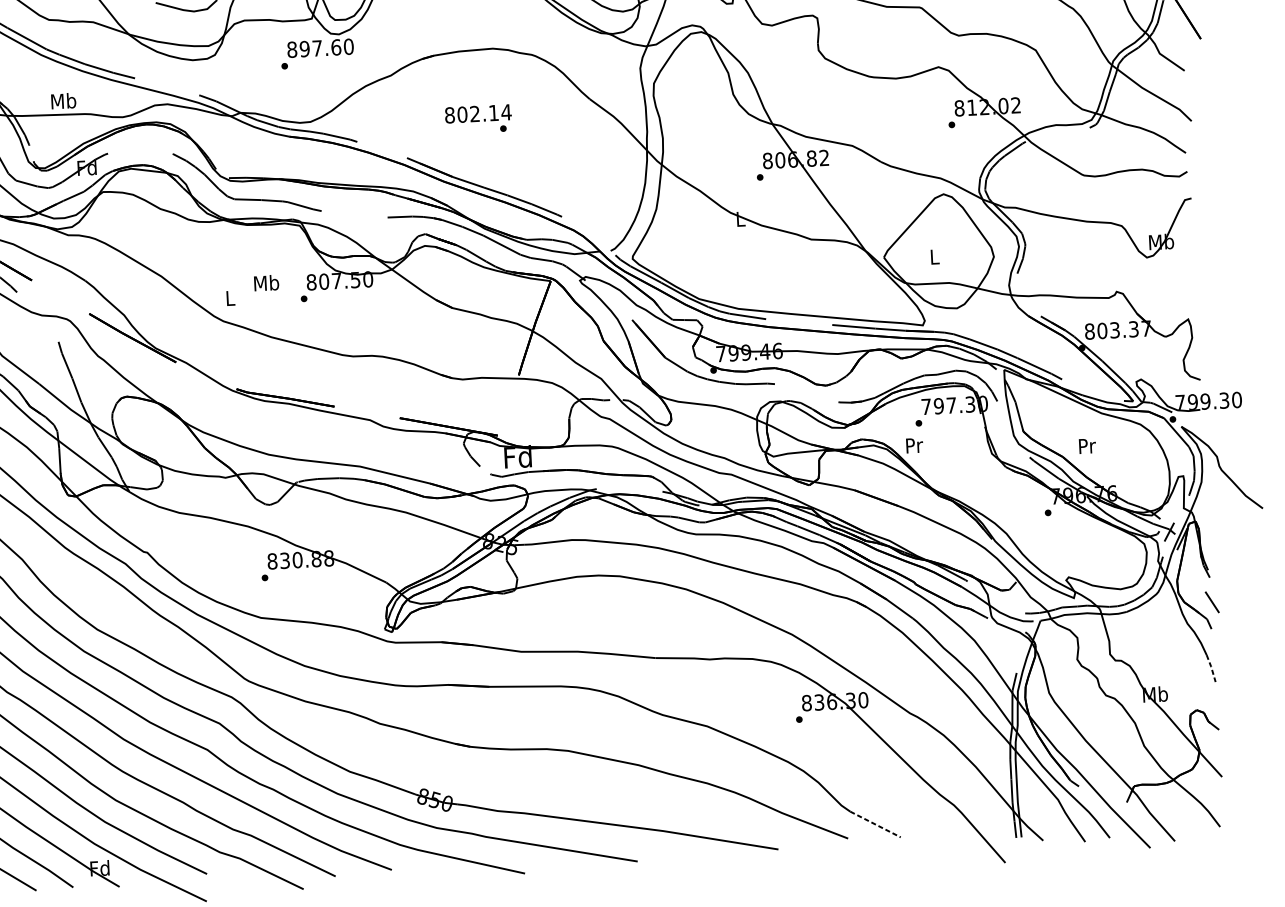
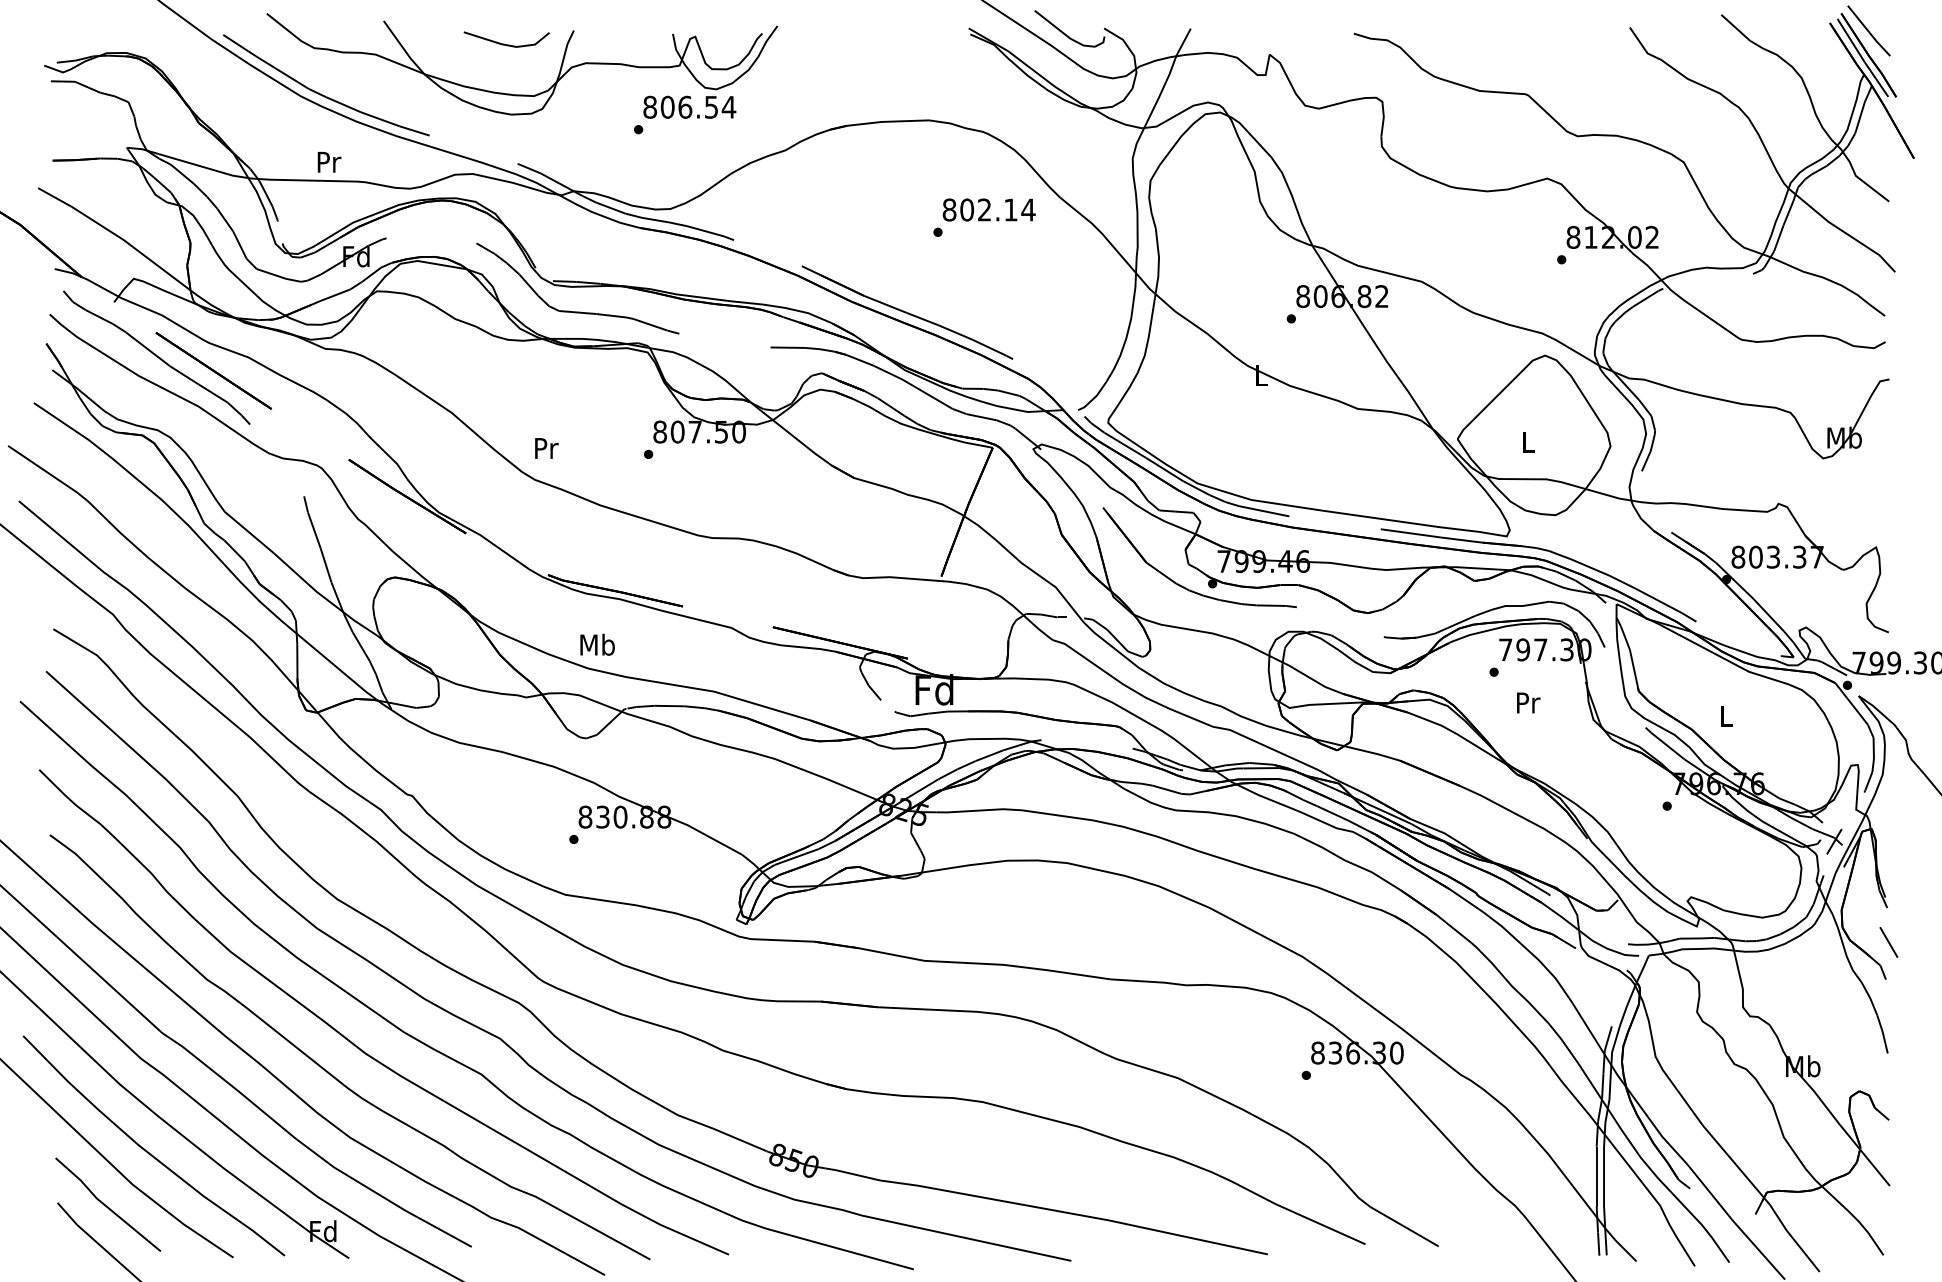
text: (326, 47) -> (698, 106), 897.60 -> 806.54
text: (63, 101) -> (328, 162), Mb -> Pr
text: (477, 113) -> (988, 209), moved
text: (266, 282) -> (597, 644), moved
text: (230, 298) -> (546, 448), L -> Pr
text: (914, 445) -> (1528, 702), moved
text: (1087, 446) -> (1726, 716), Pr -> L
line: (1211, 667) -> (1883, 1033), dashed -> solid
line: (876, 824) -> (1405, 1226), dashed -> solid

